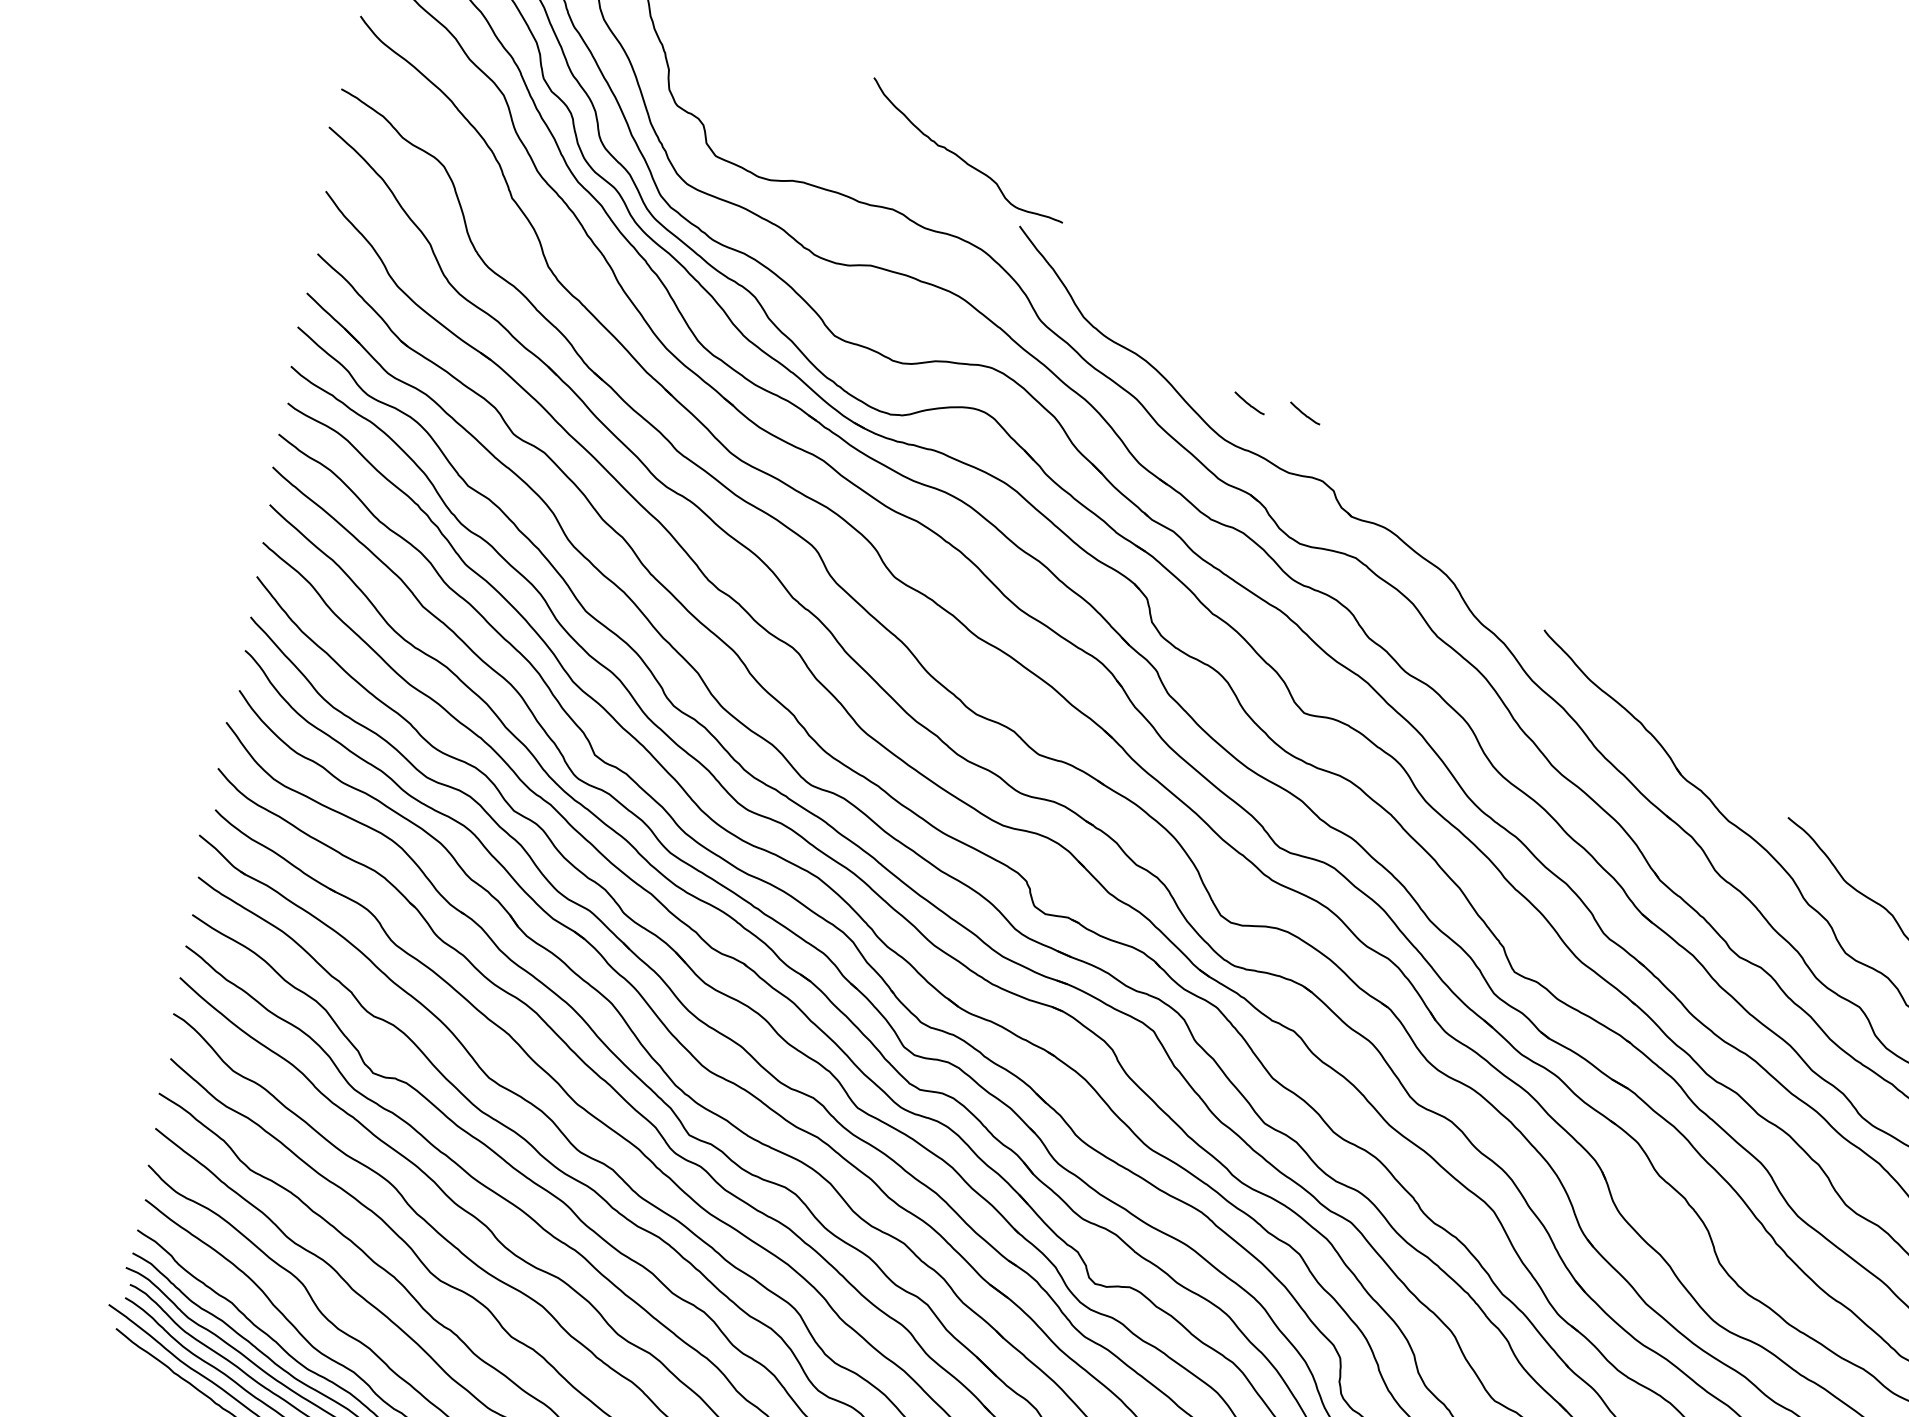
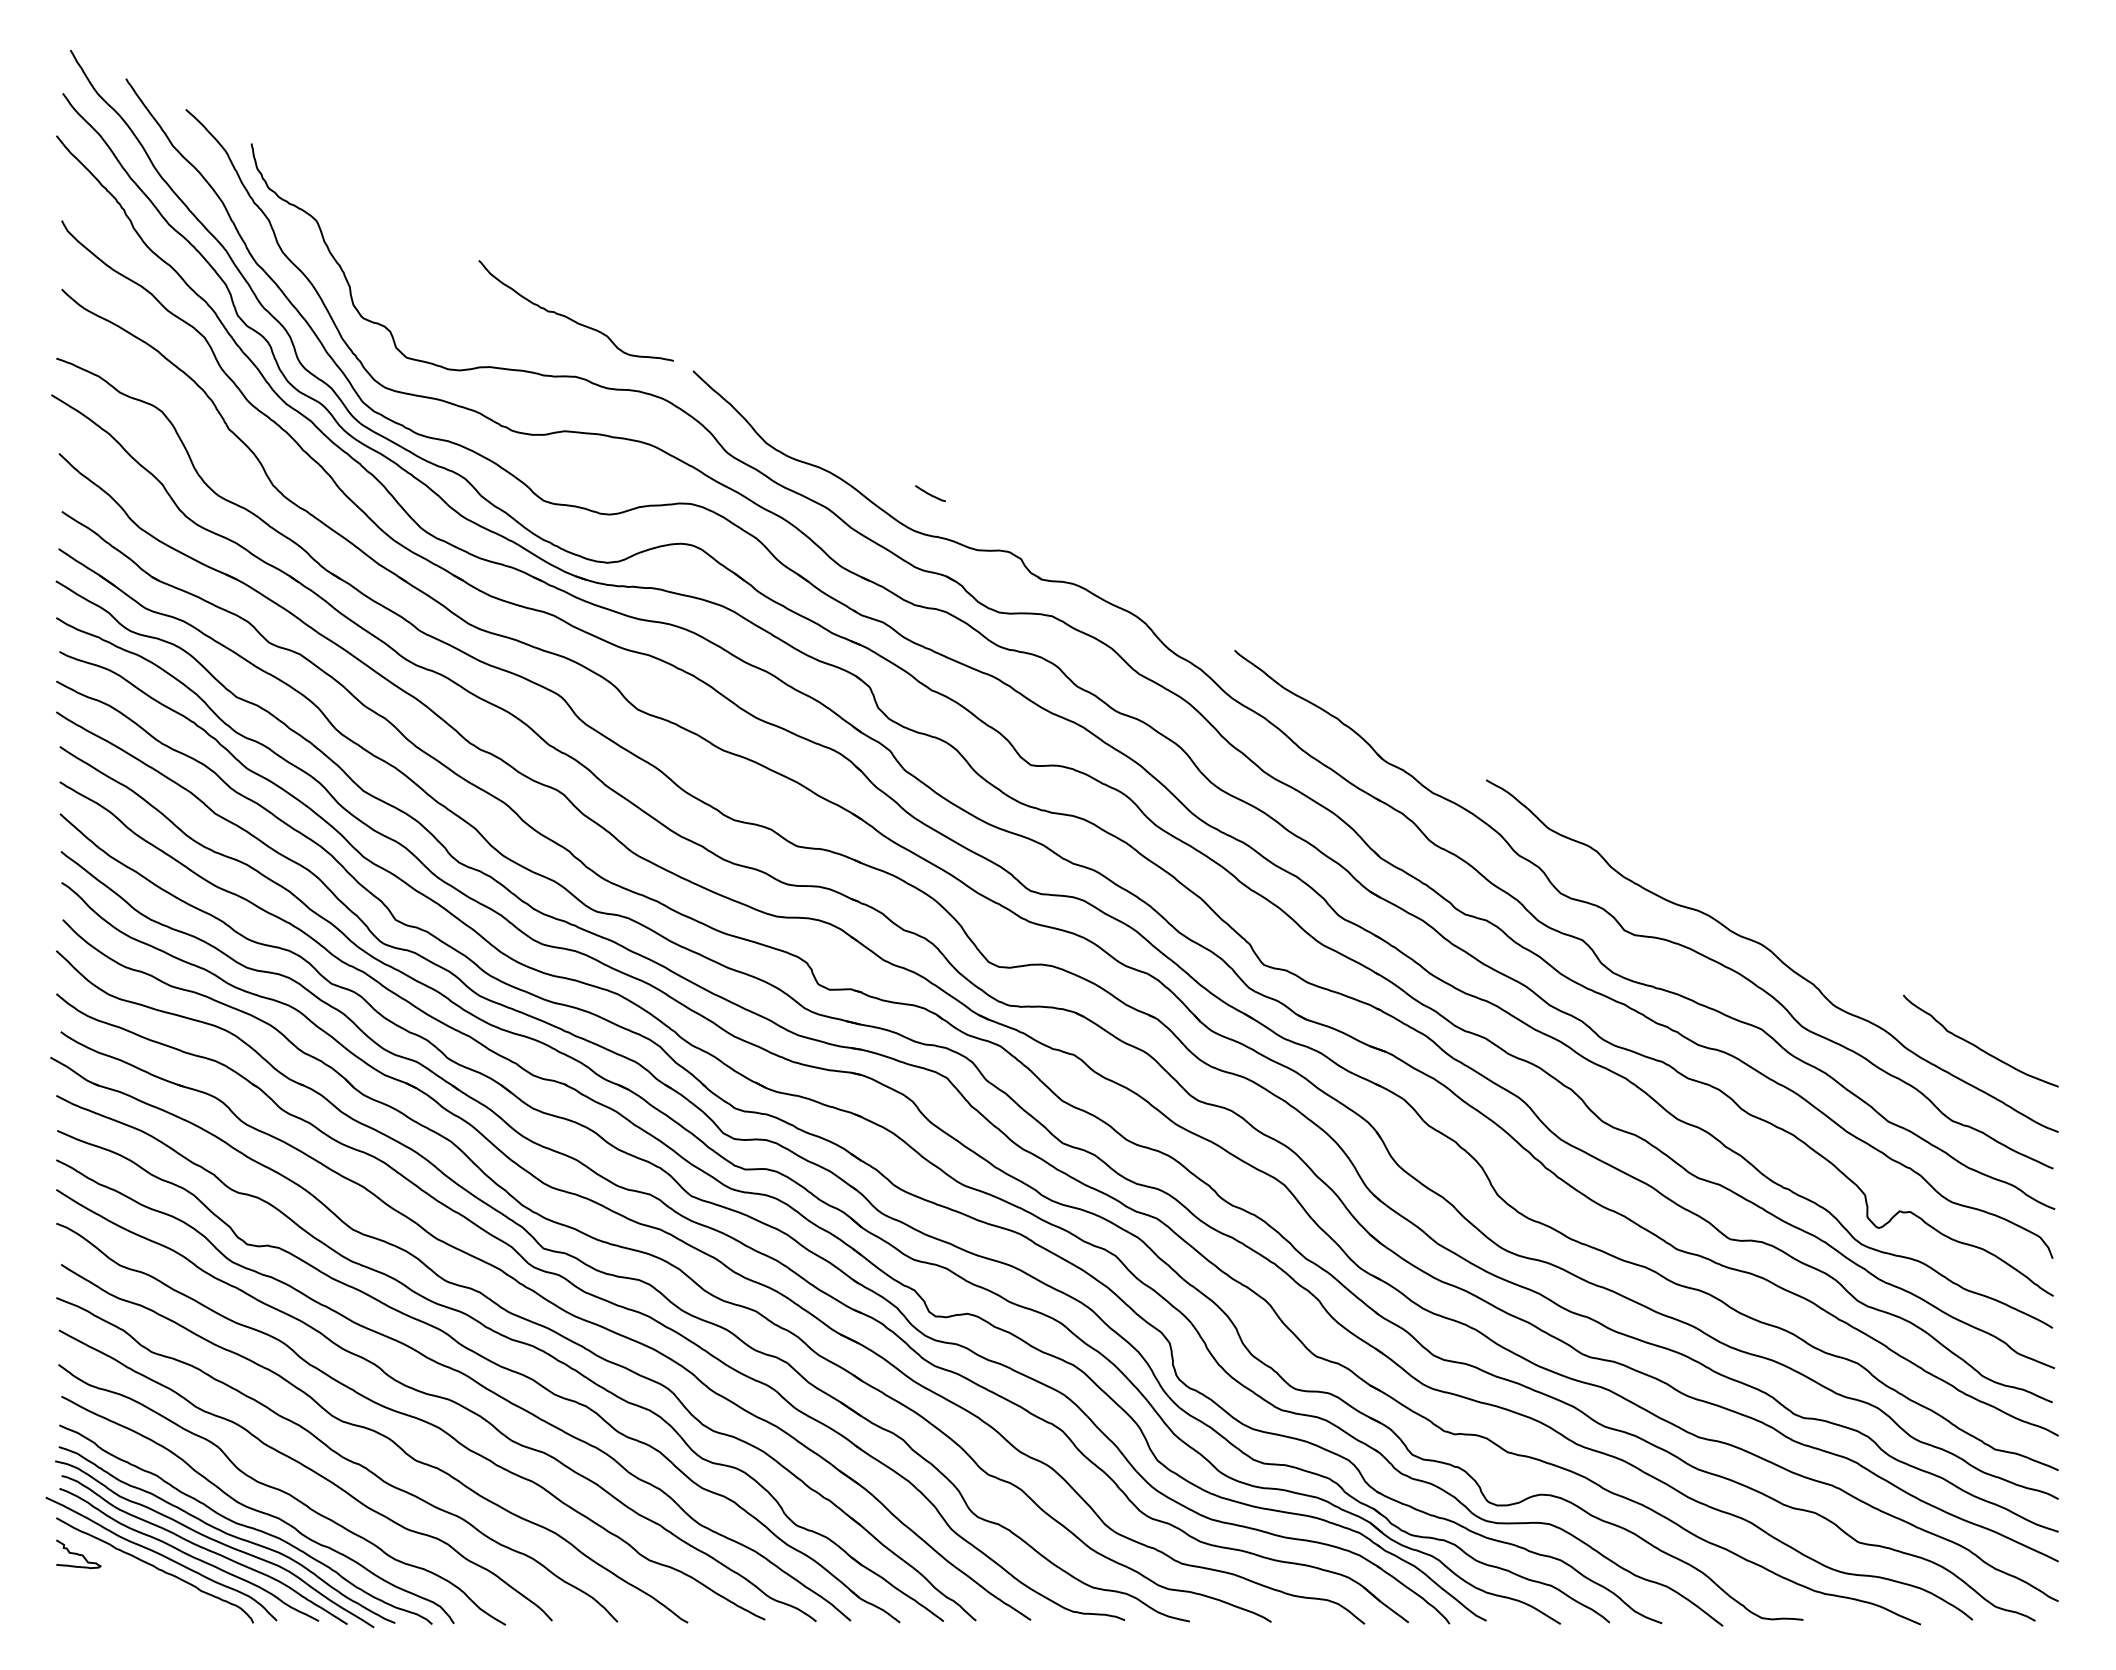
curve: (961, 157) -> (571, 318), moved
curve: (1305, 413) -> (982, 493), removed
curve: (132, 1371) -> (78, 1554), added

